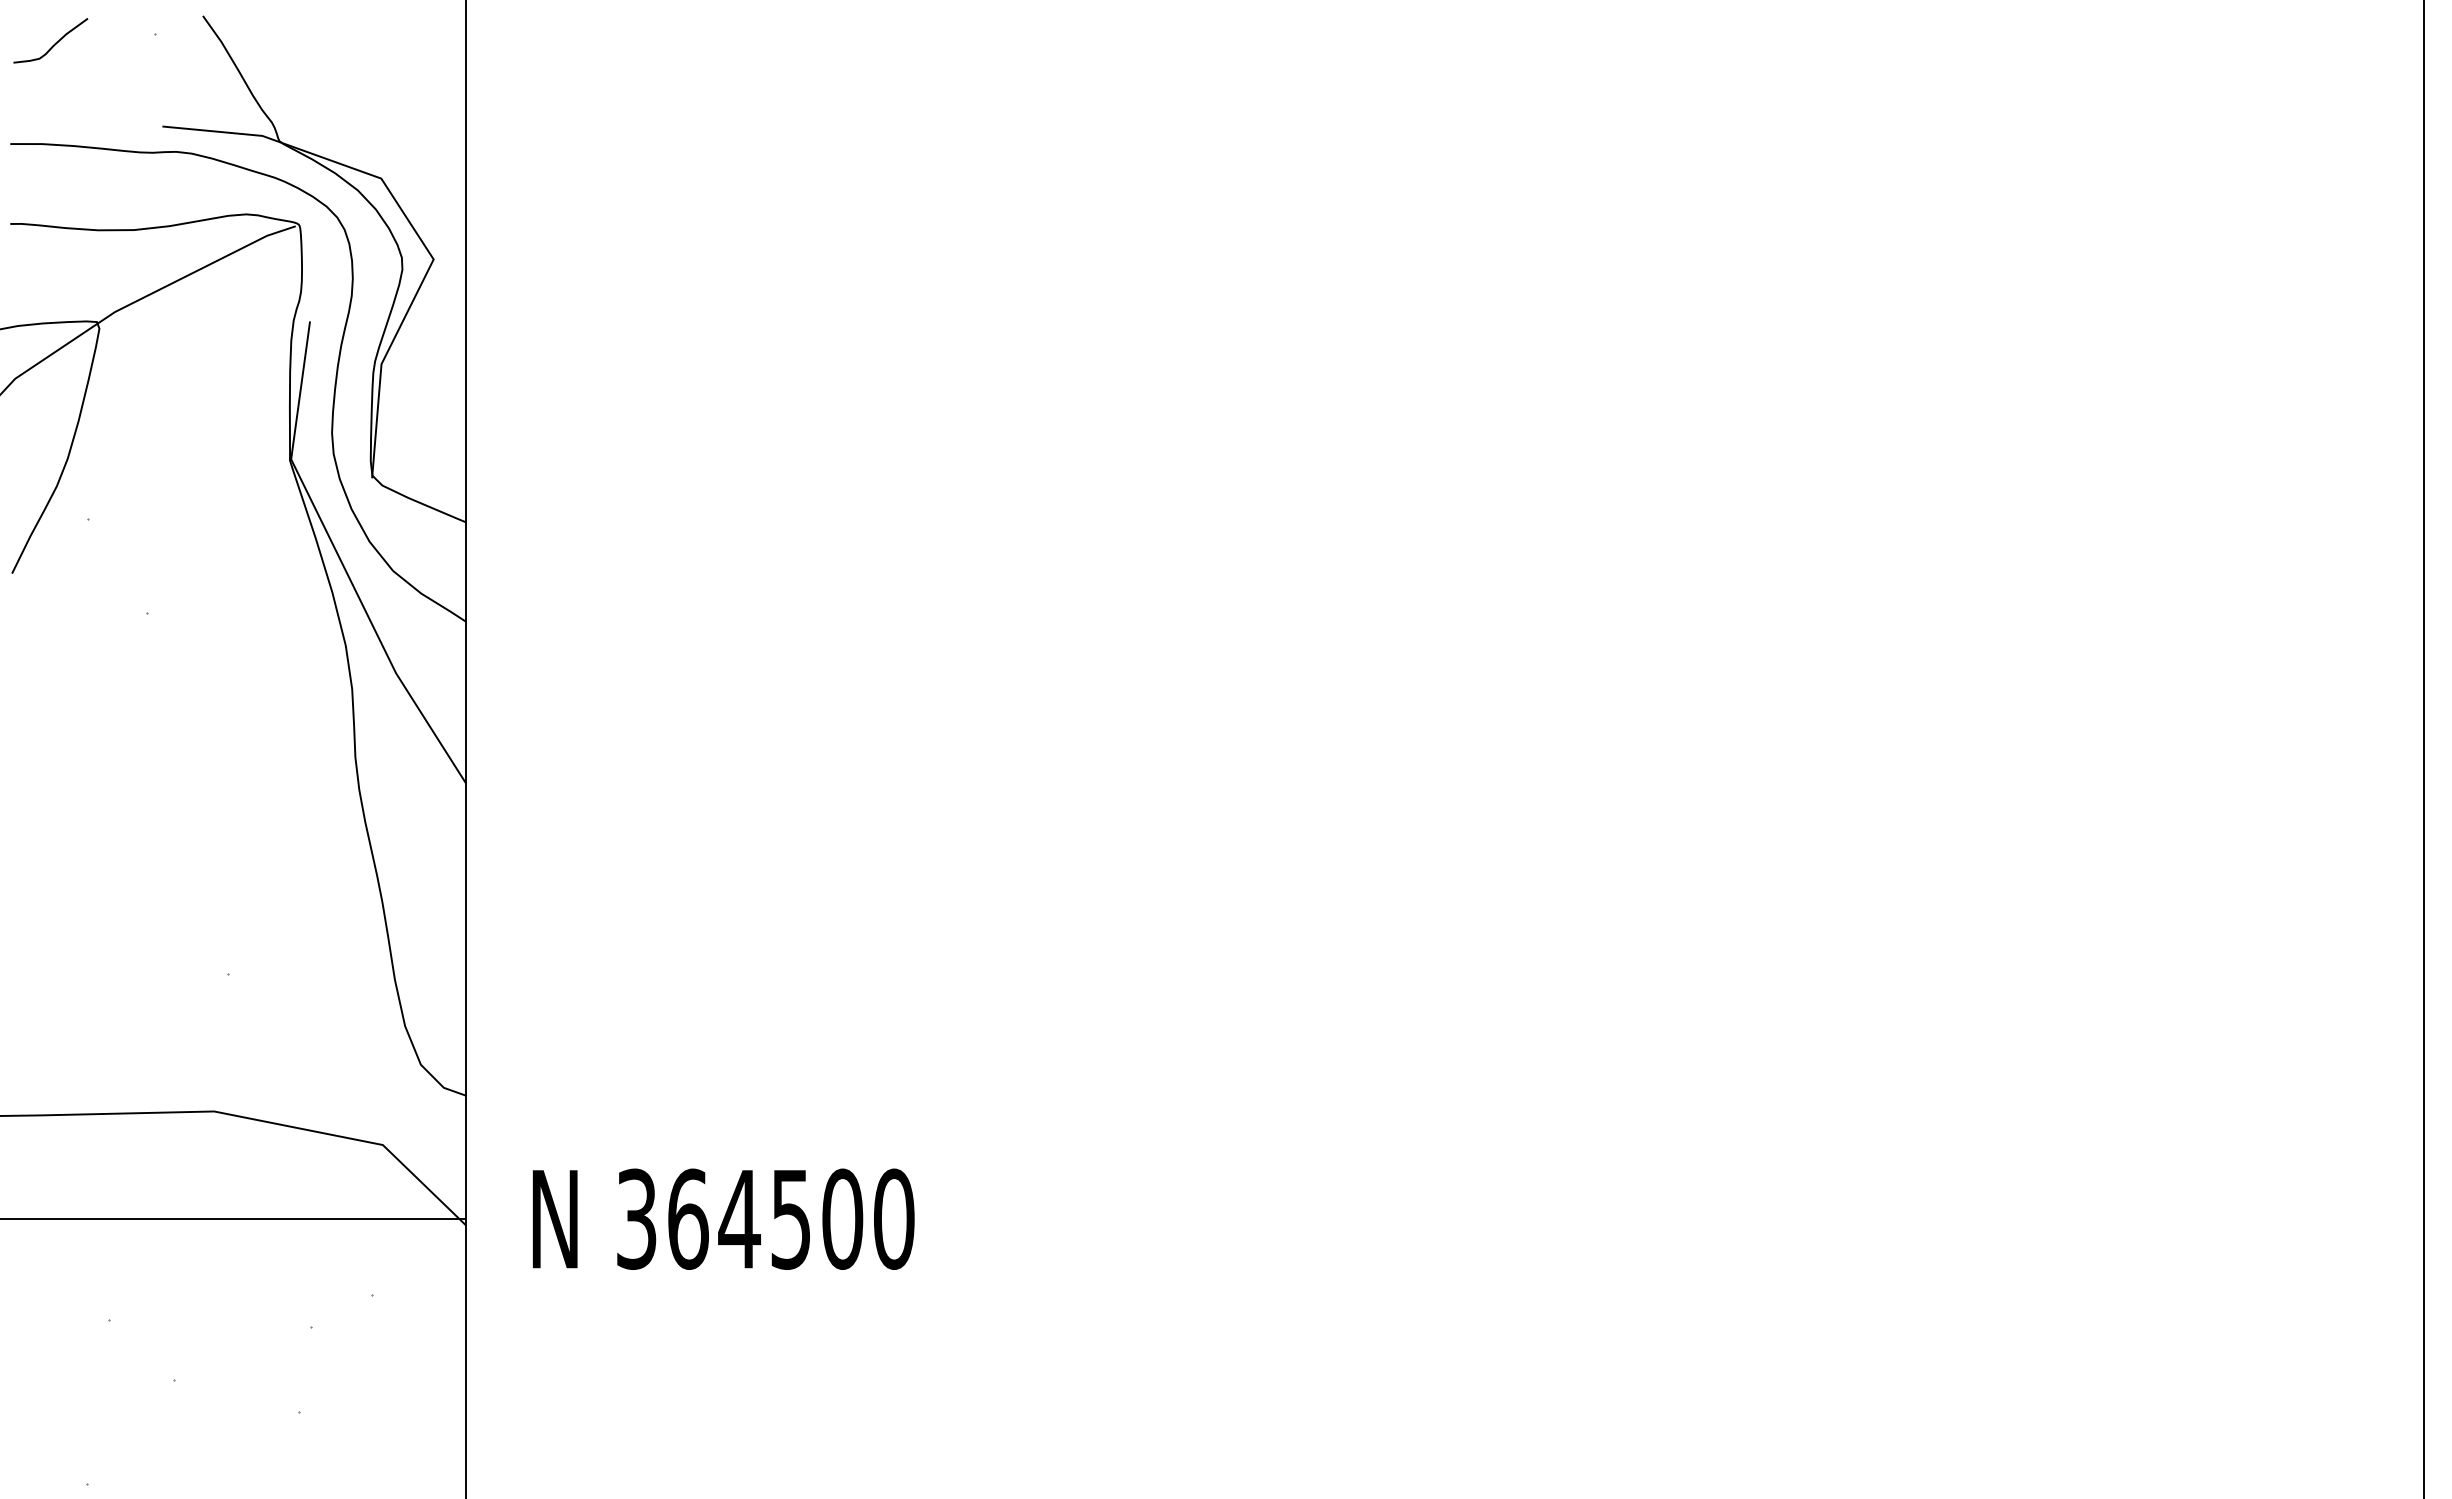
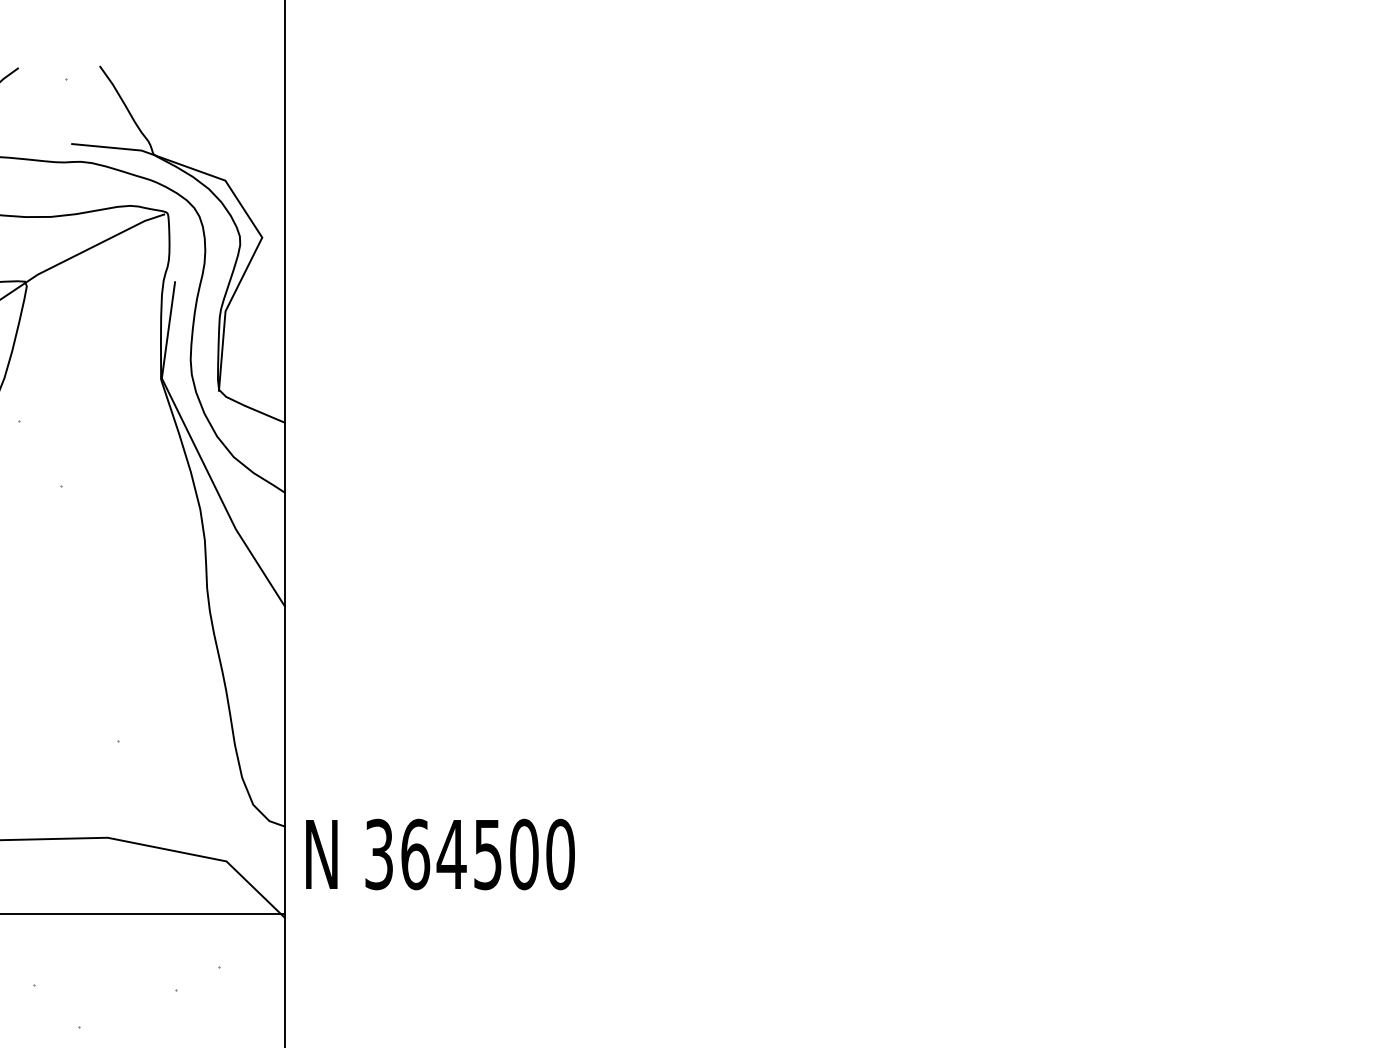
text: (723, 1218) -> (440, 853), moved

